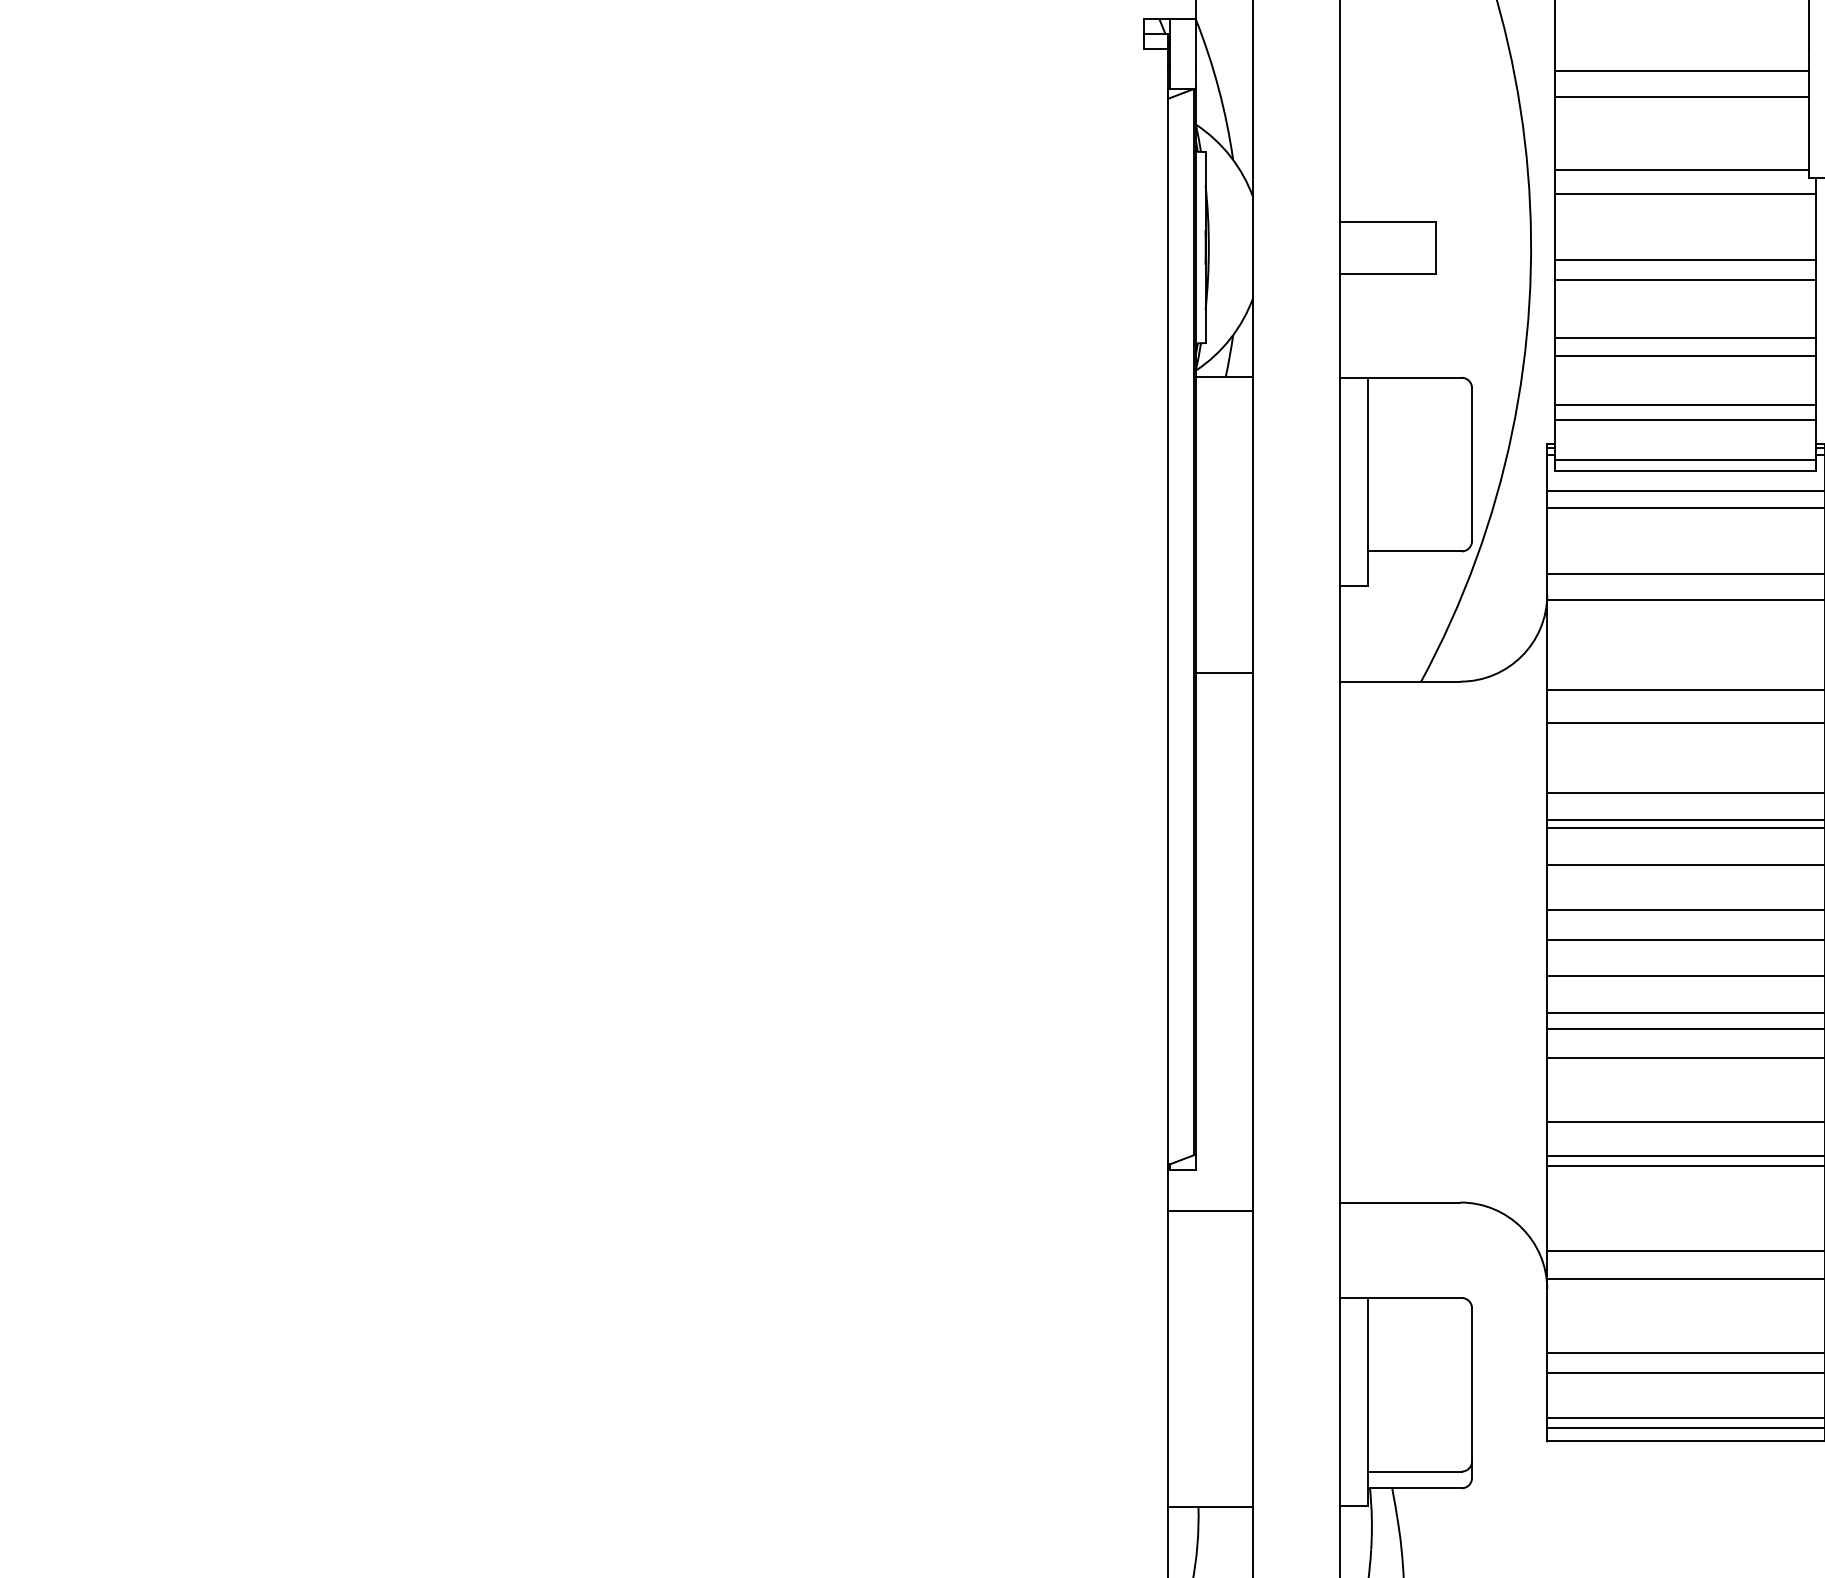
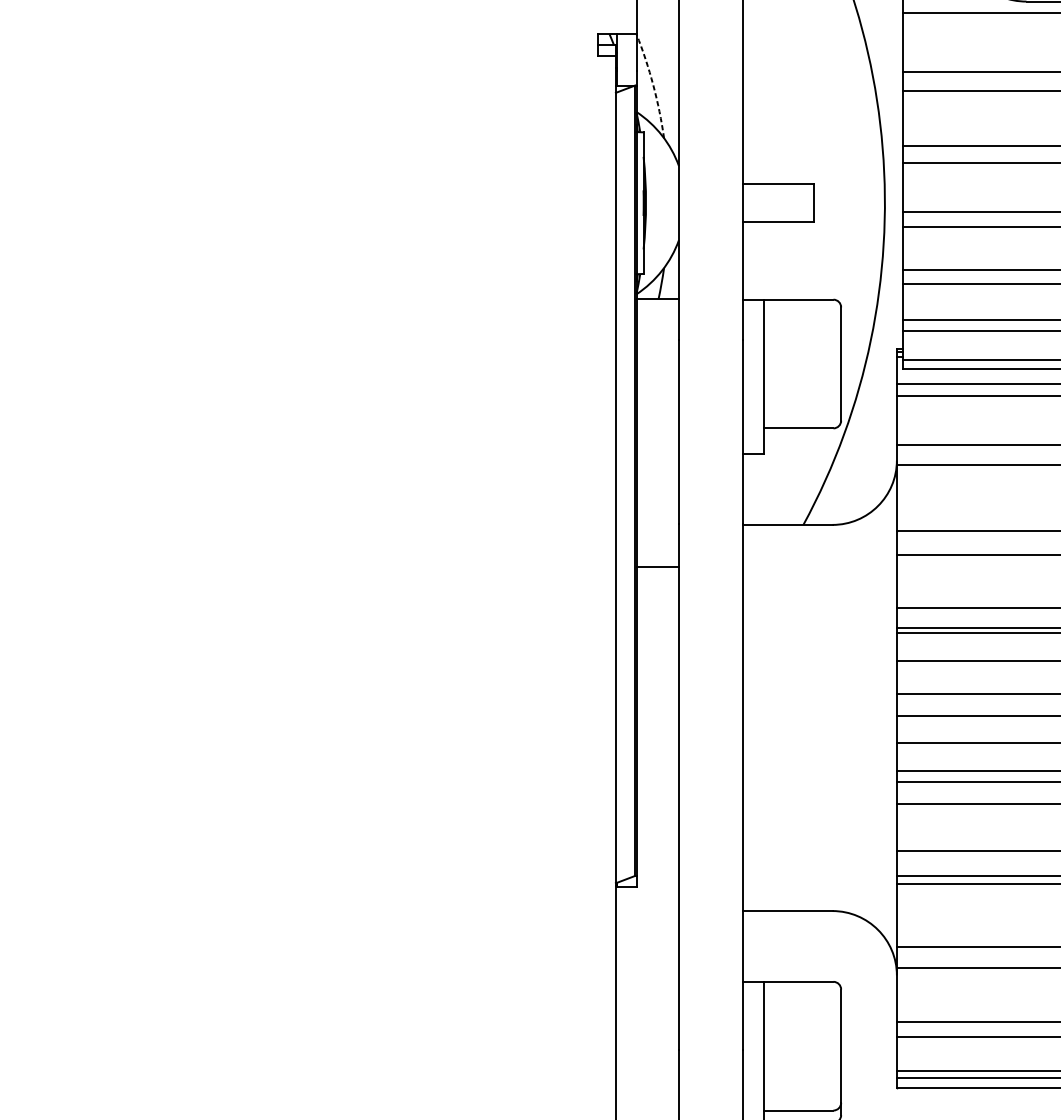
arc: (1218, 88) -> (653, 85), solid -> dashed
line: (1224, 672) -> (657, 566), moved
line: (1210, 1211) -> (647, 917), removed

